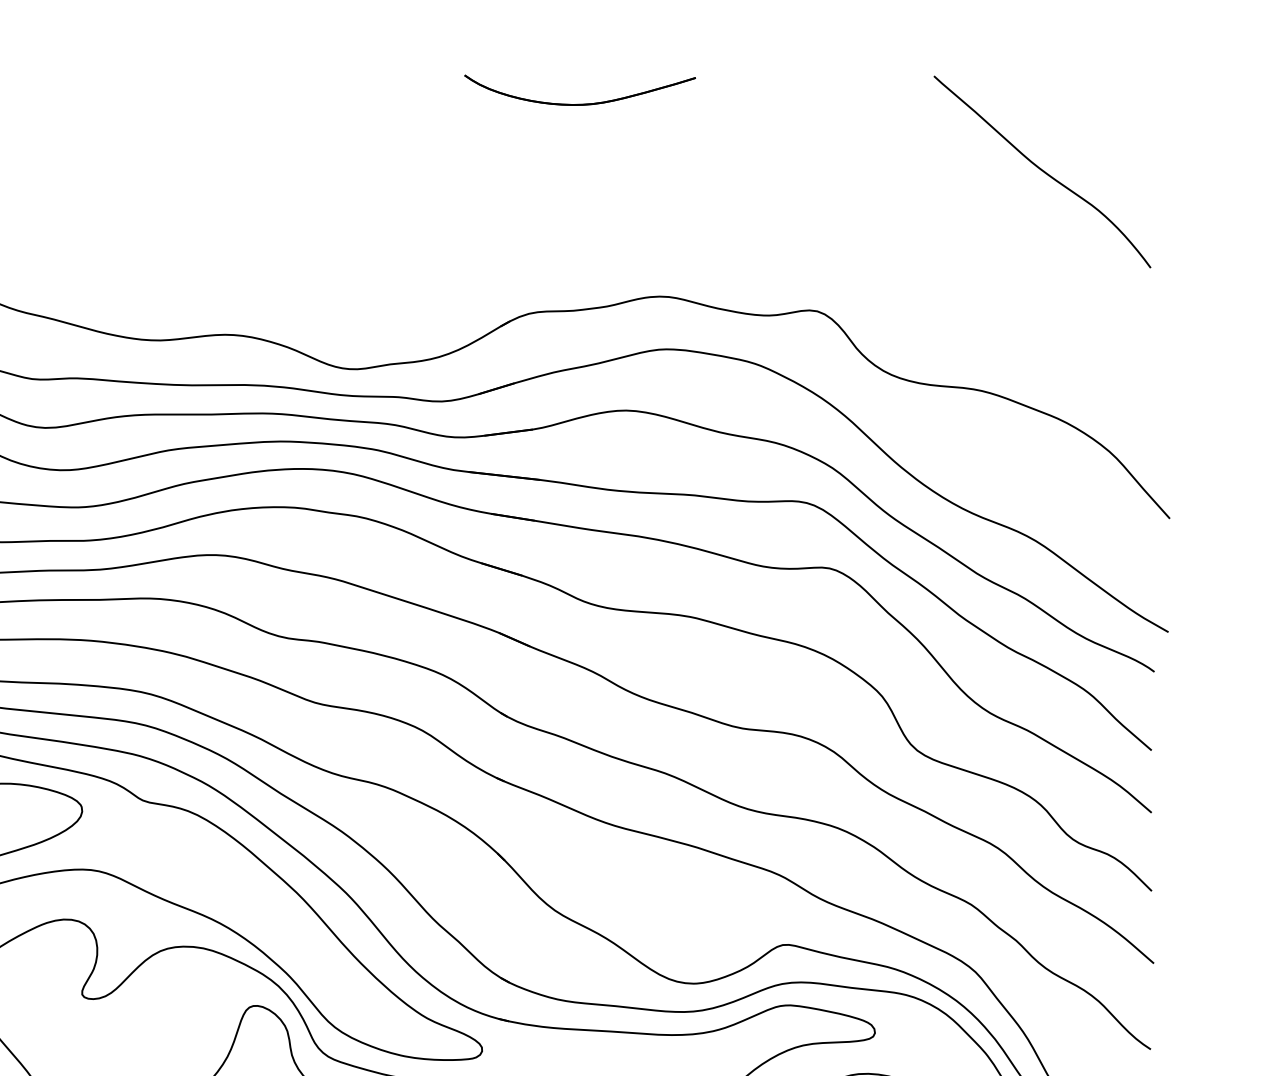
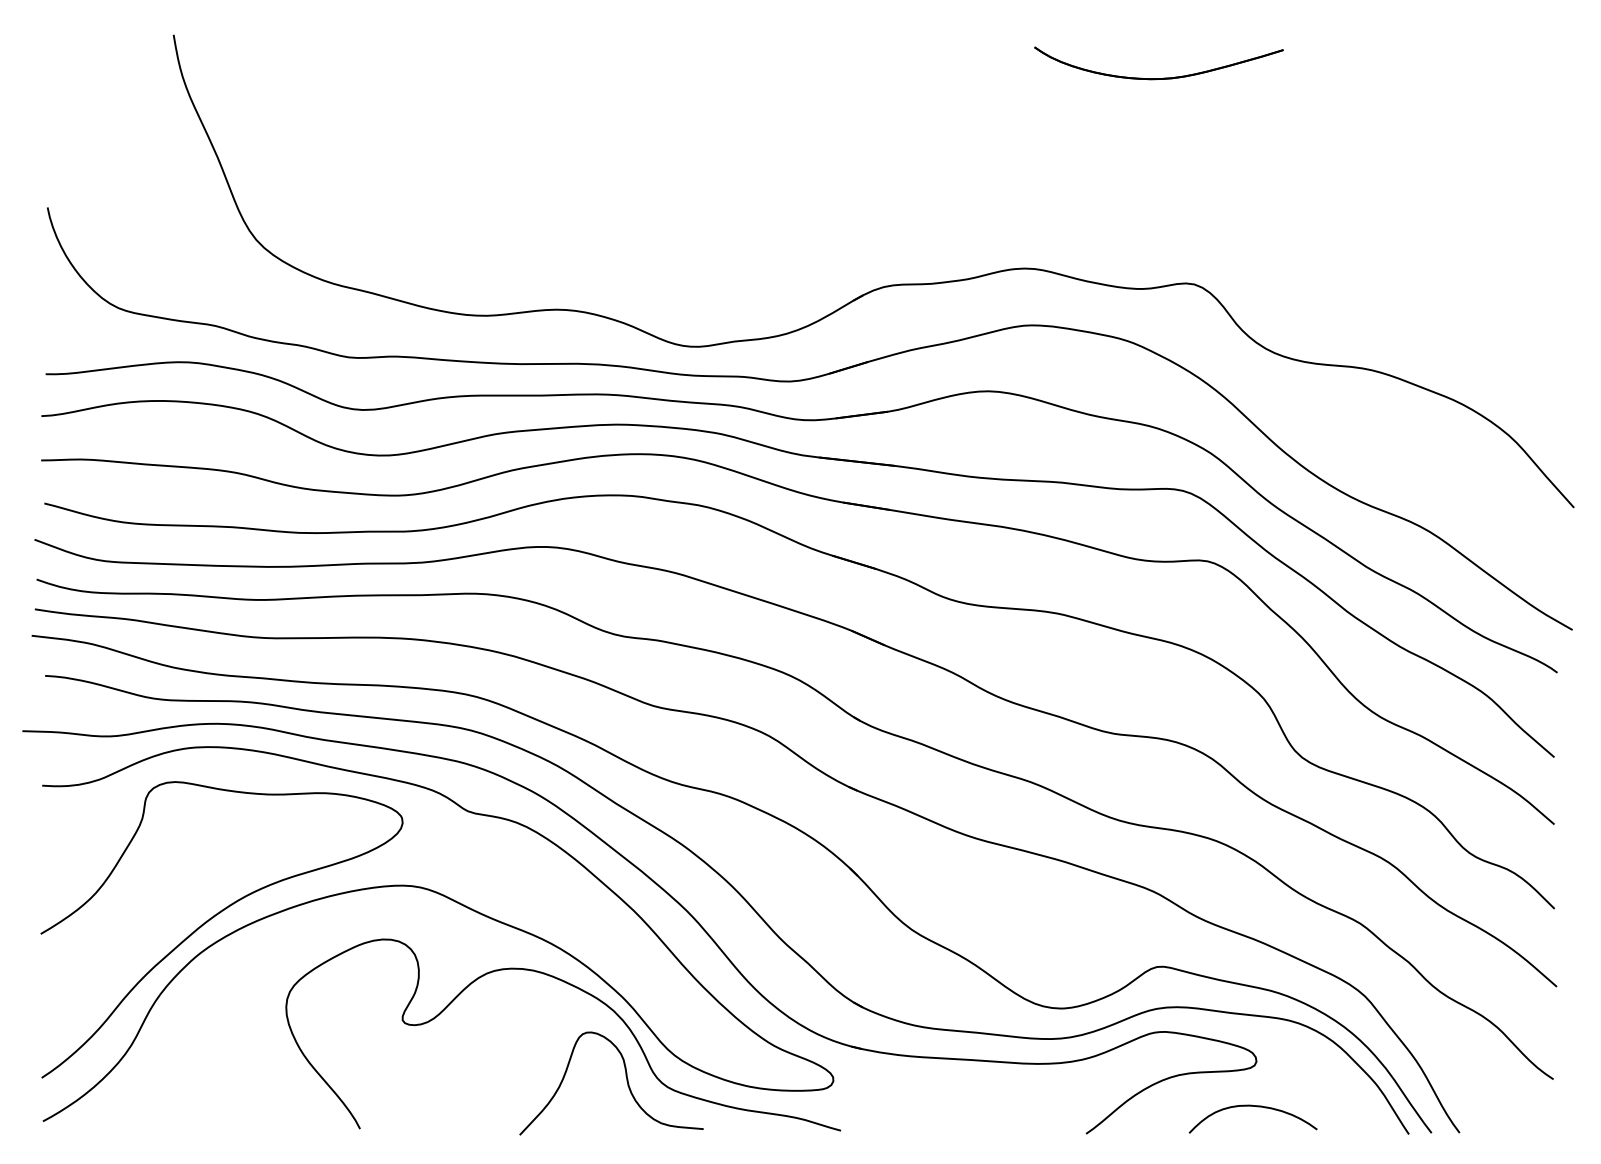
part: (584, 103) -> (1163, 77), moved
curve: (1042, 171) -> (1436, 133), removed

